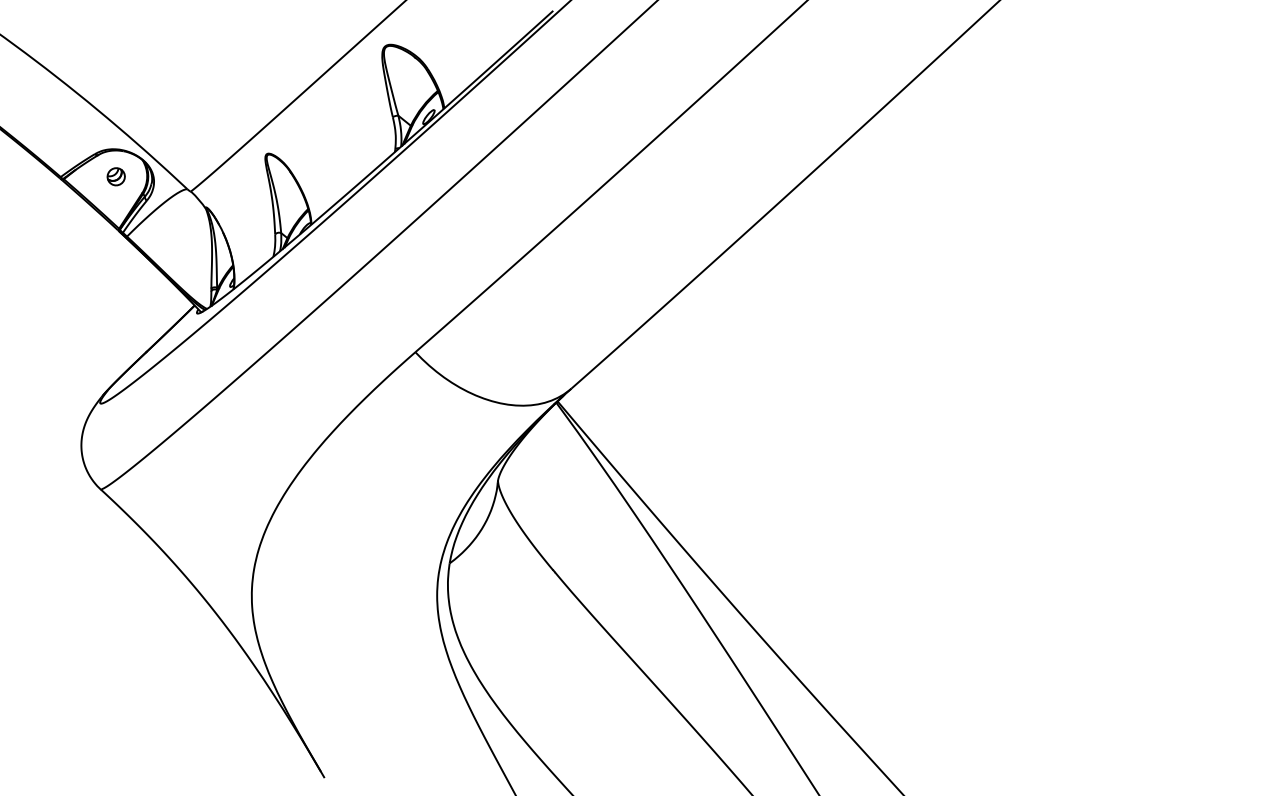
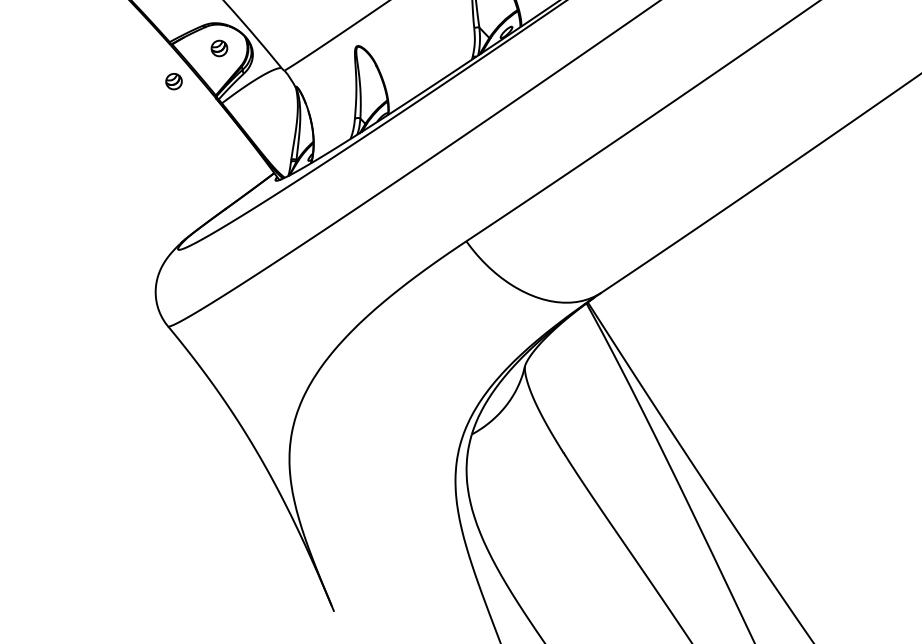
part: (70, 219) -> (173, 81), added

